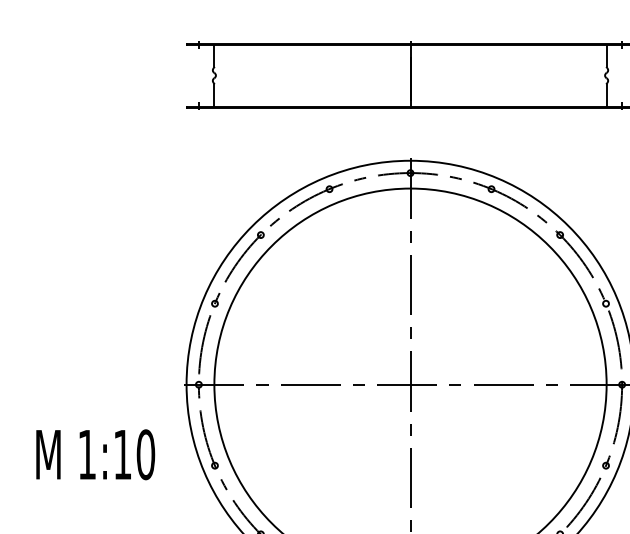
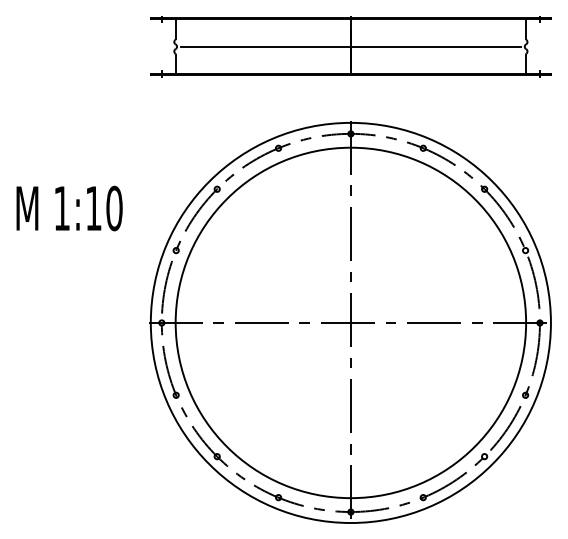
line: (410, 75) -> (350, 46), added
text: (95, 454) -> (69, 208), moved

